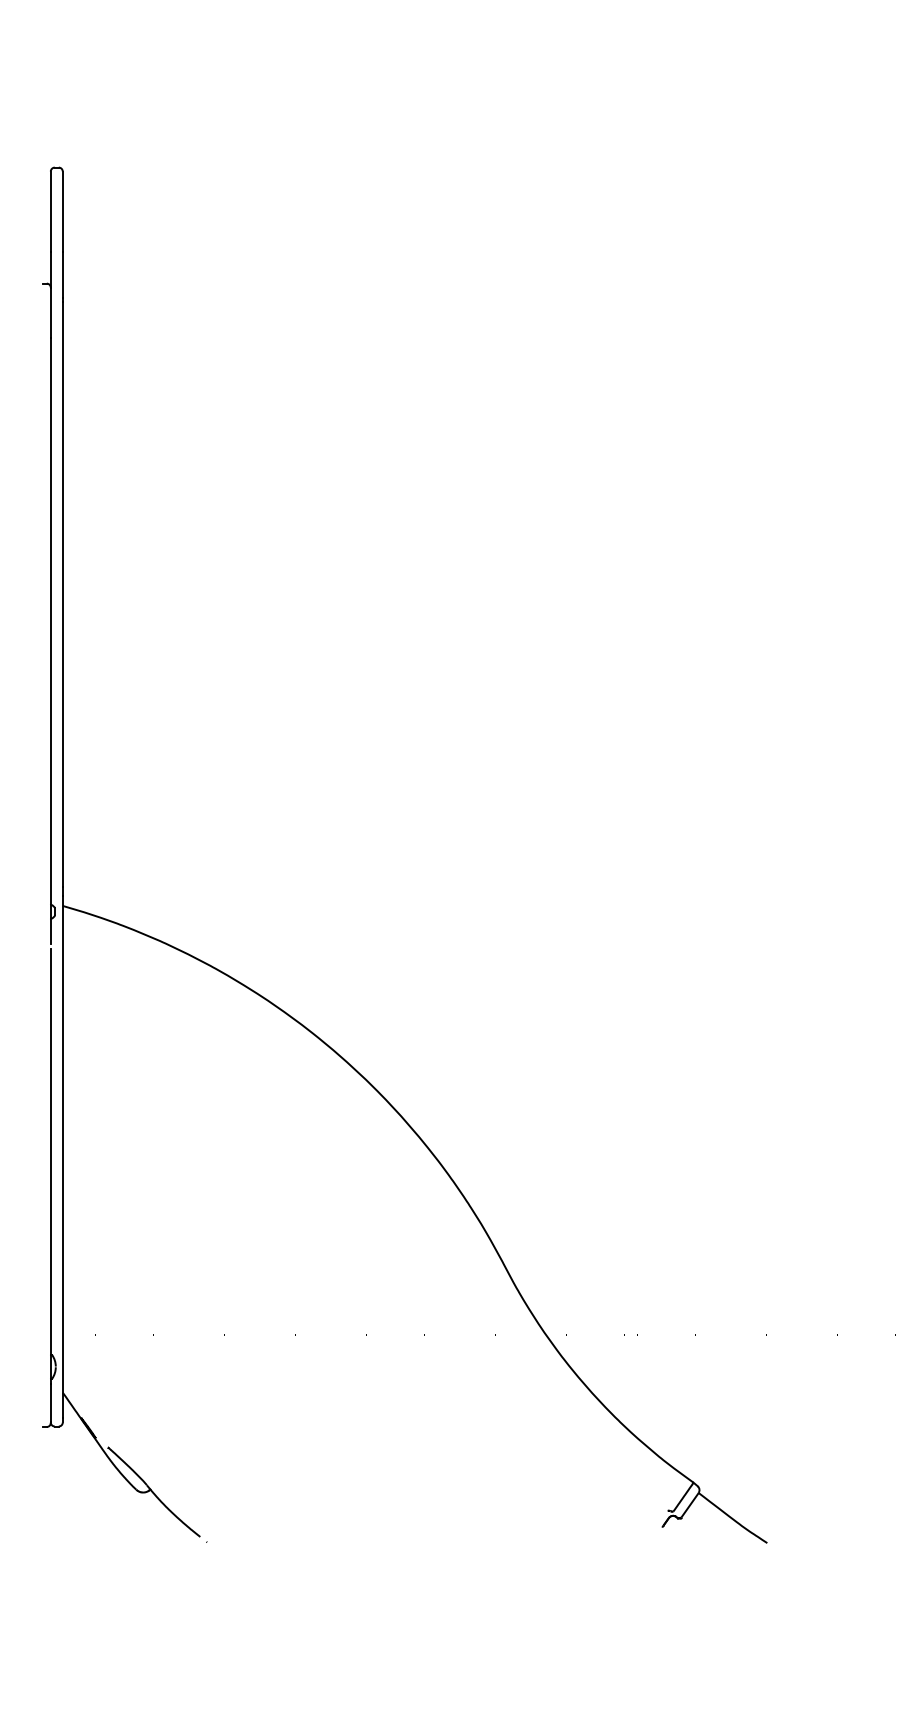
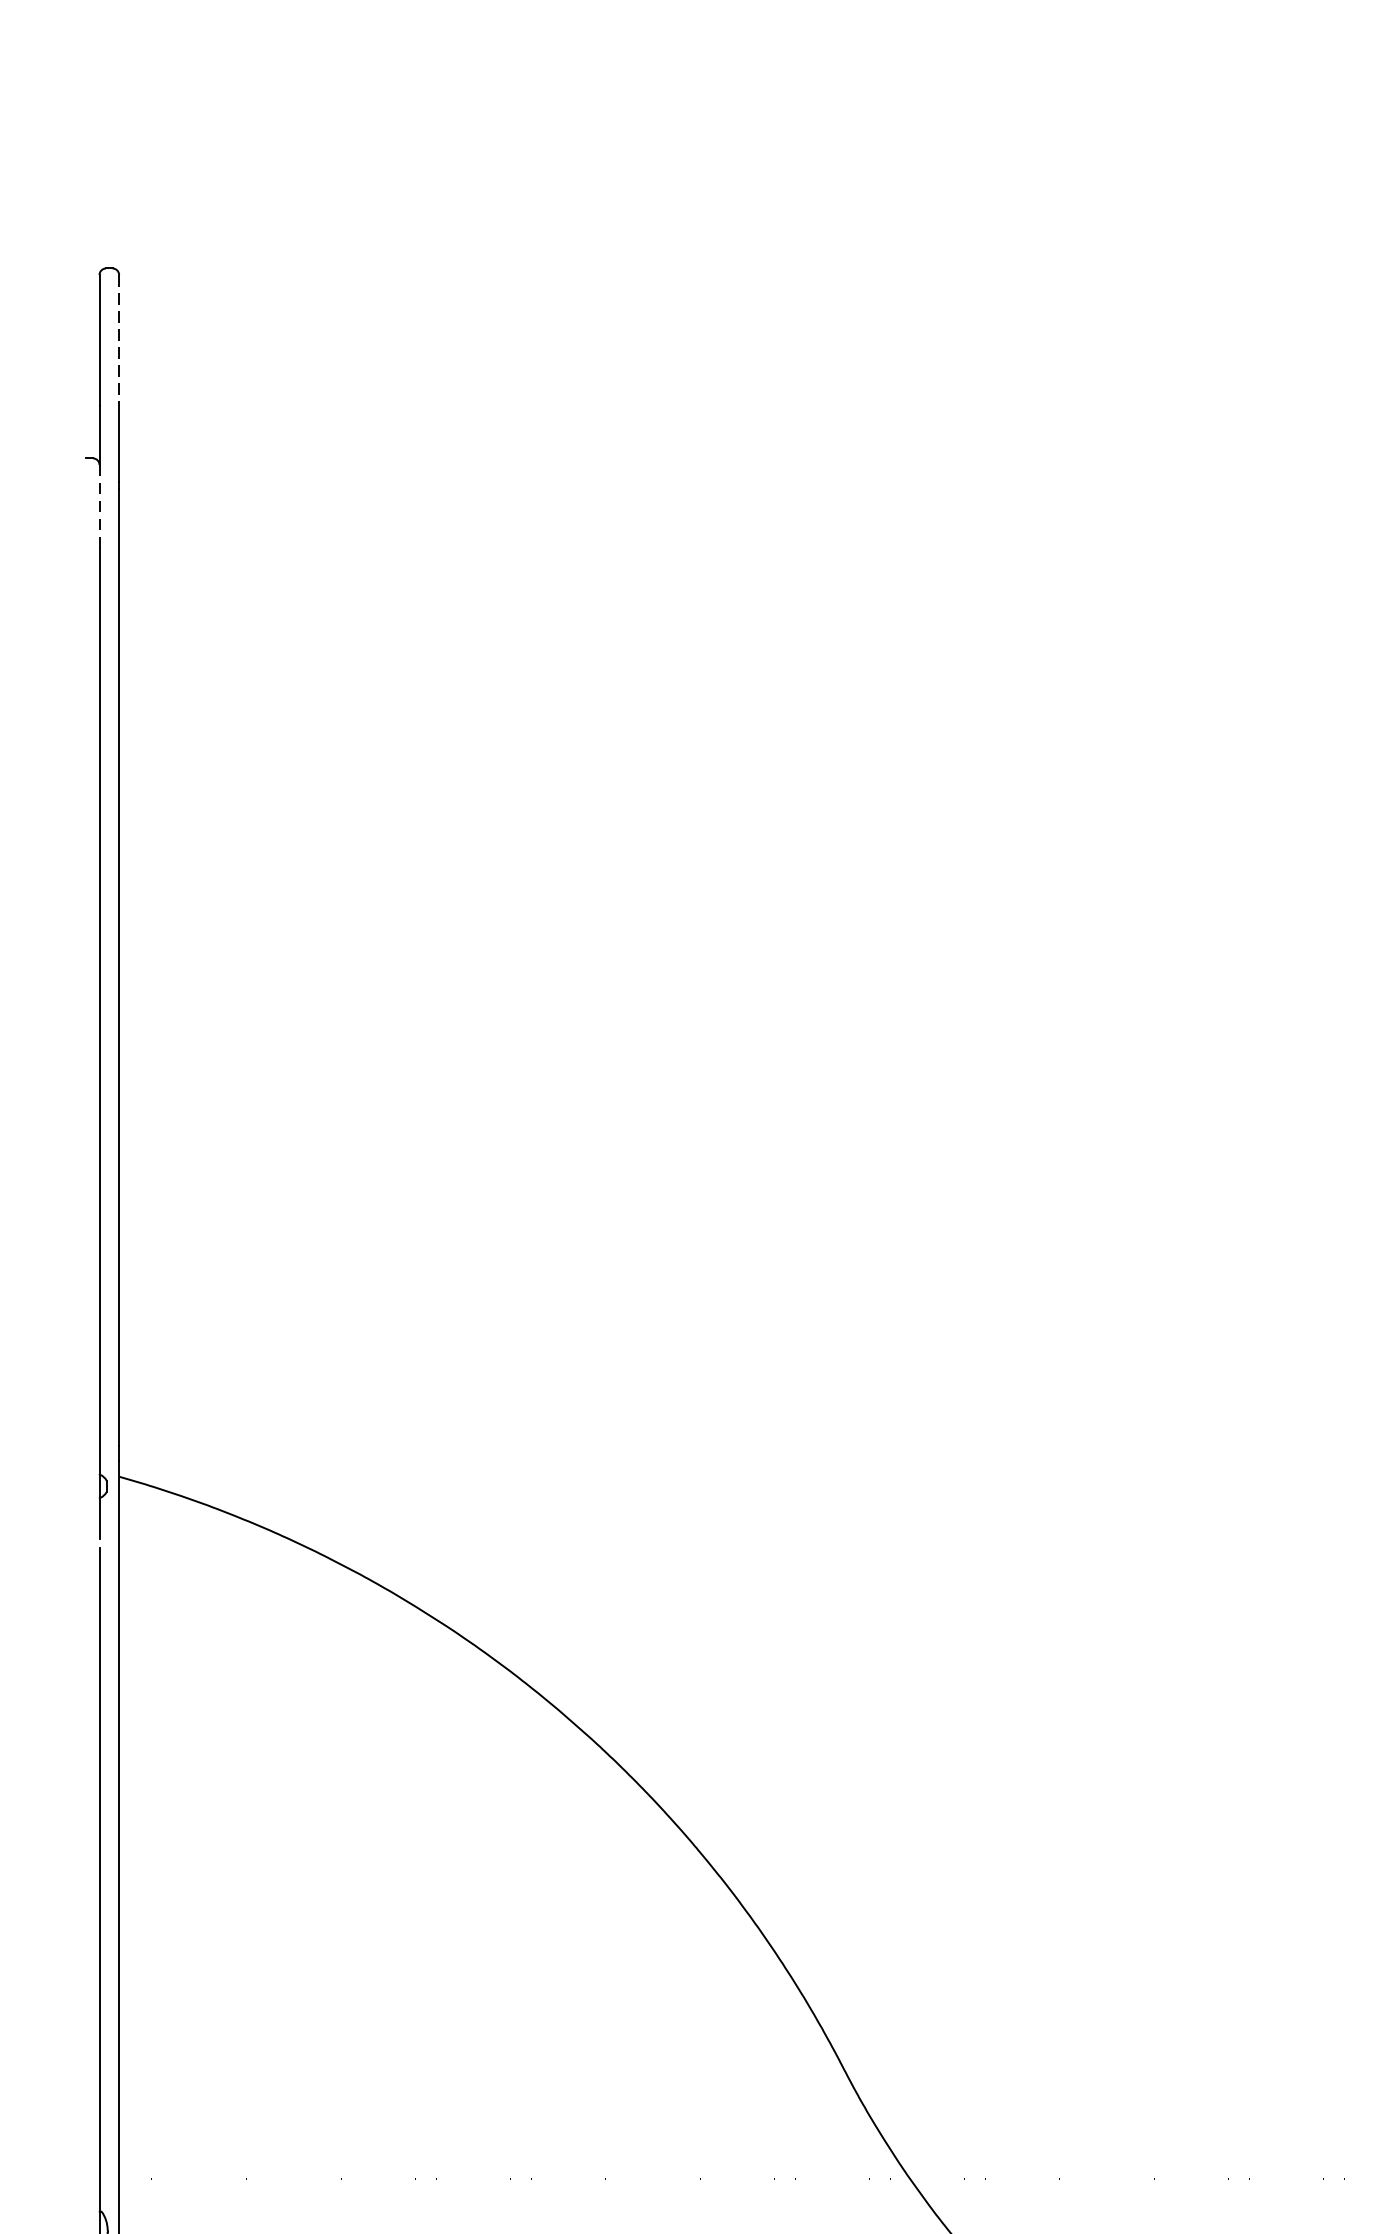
line: (62, 211) -> (118, 340), solid -> dashed
line: (50, 313) -> (99, 507), solid -> dashed

